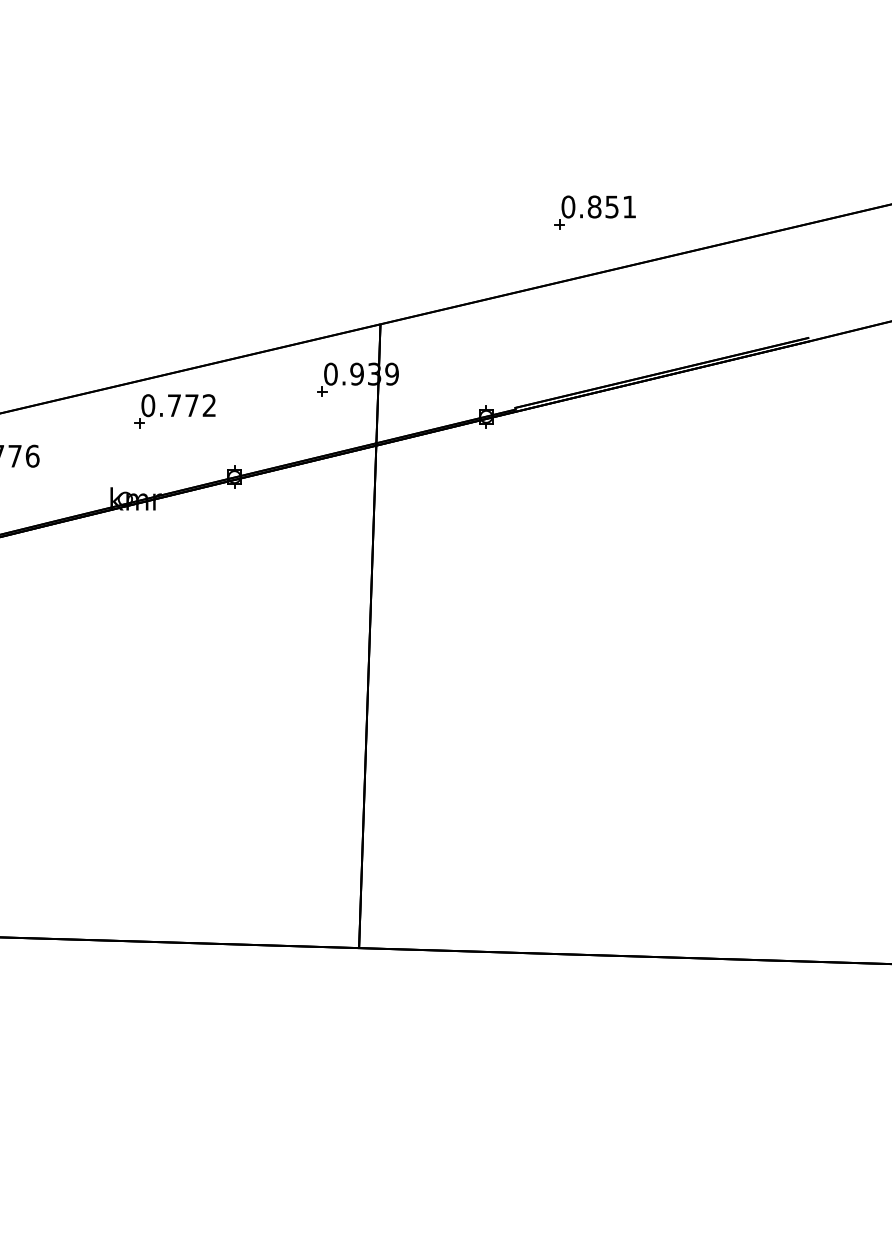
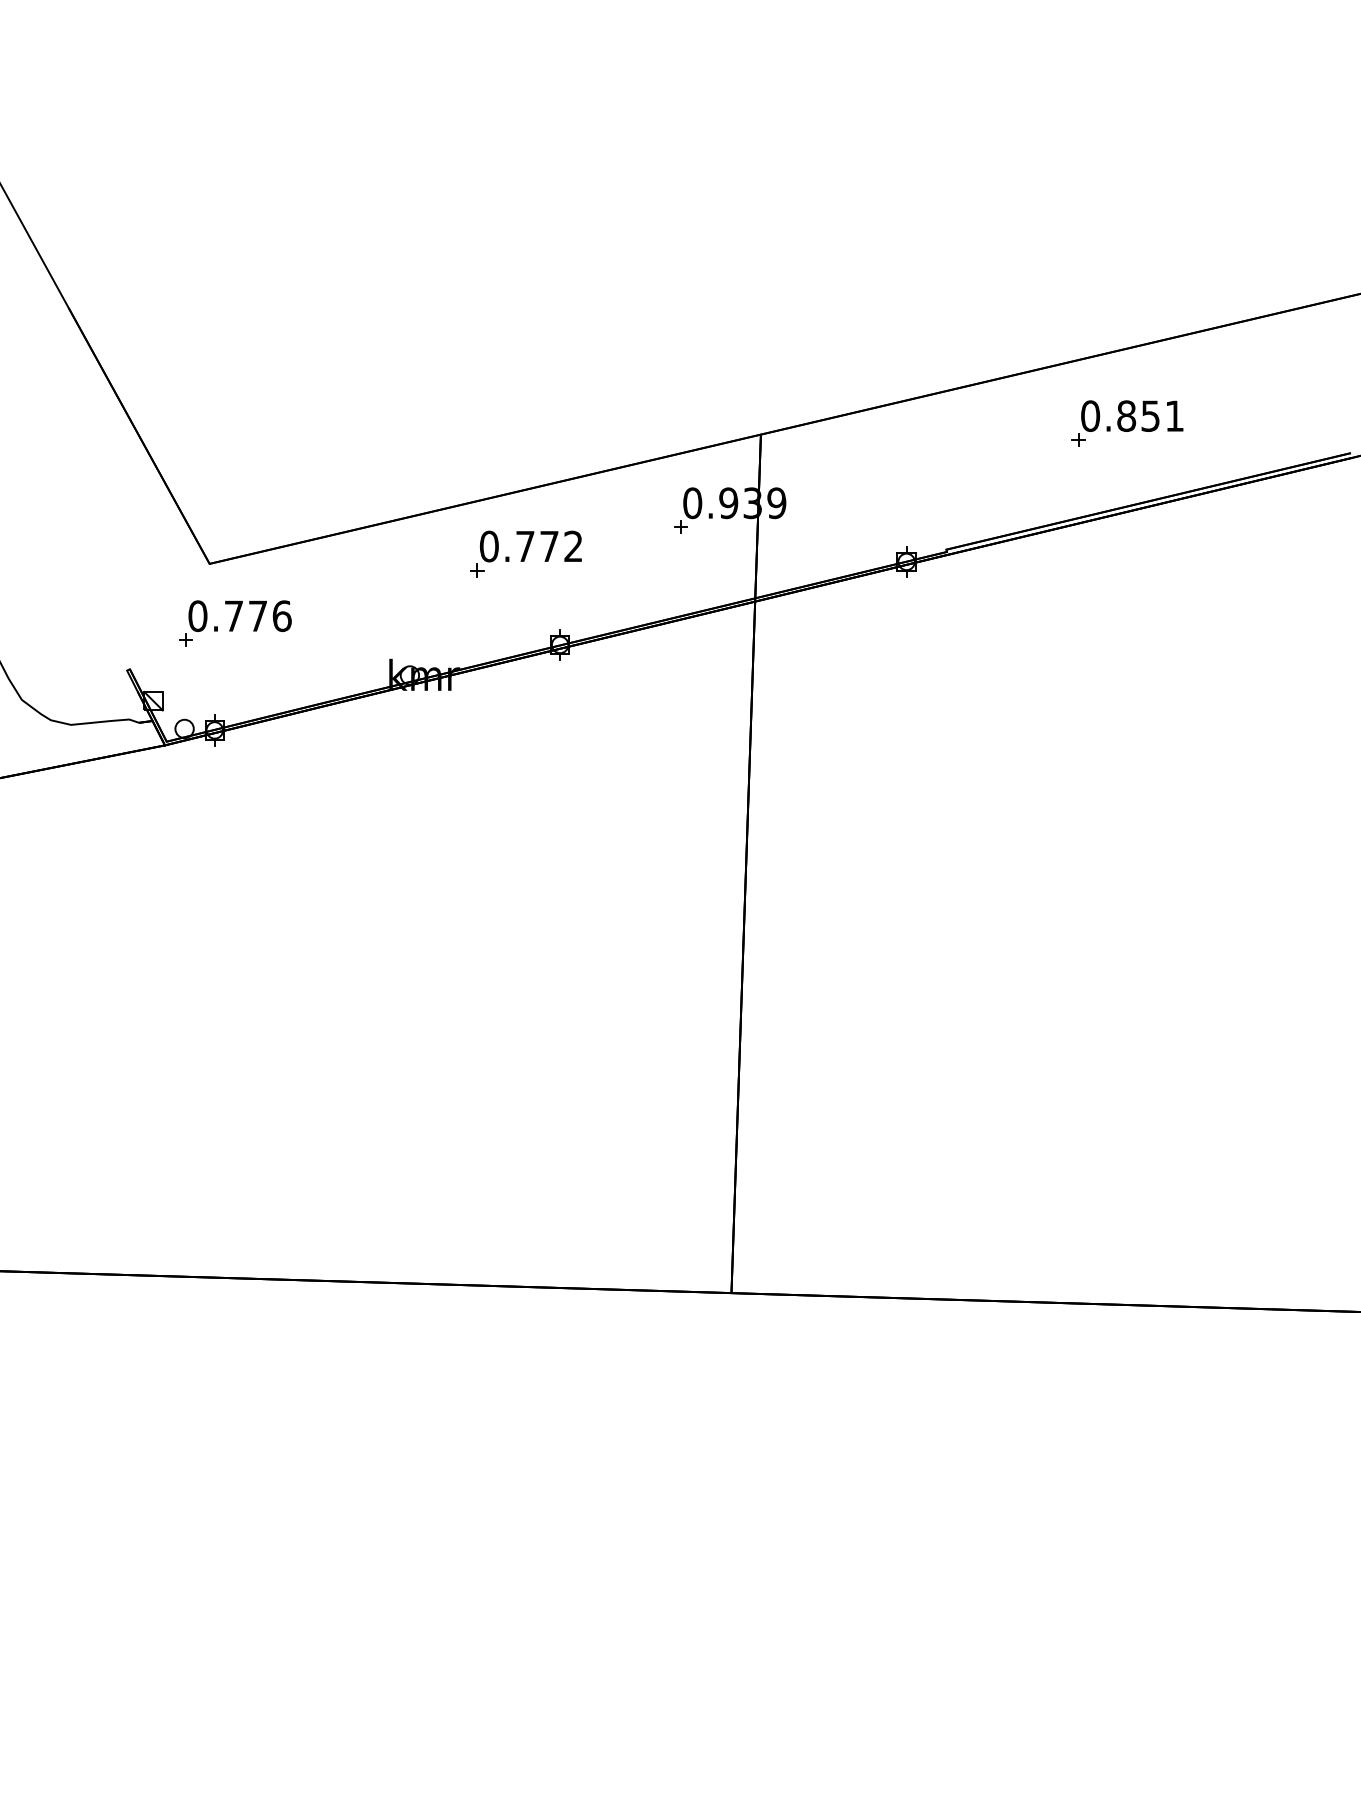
part: (595, 212) -> (1127, 423), moved
part: (174, 410) -> (525, 553), moved

